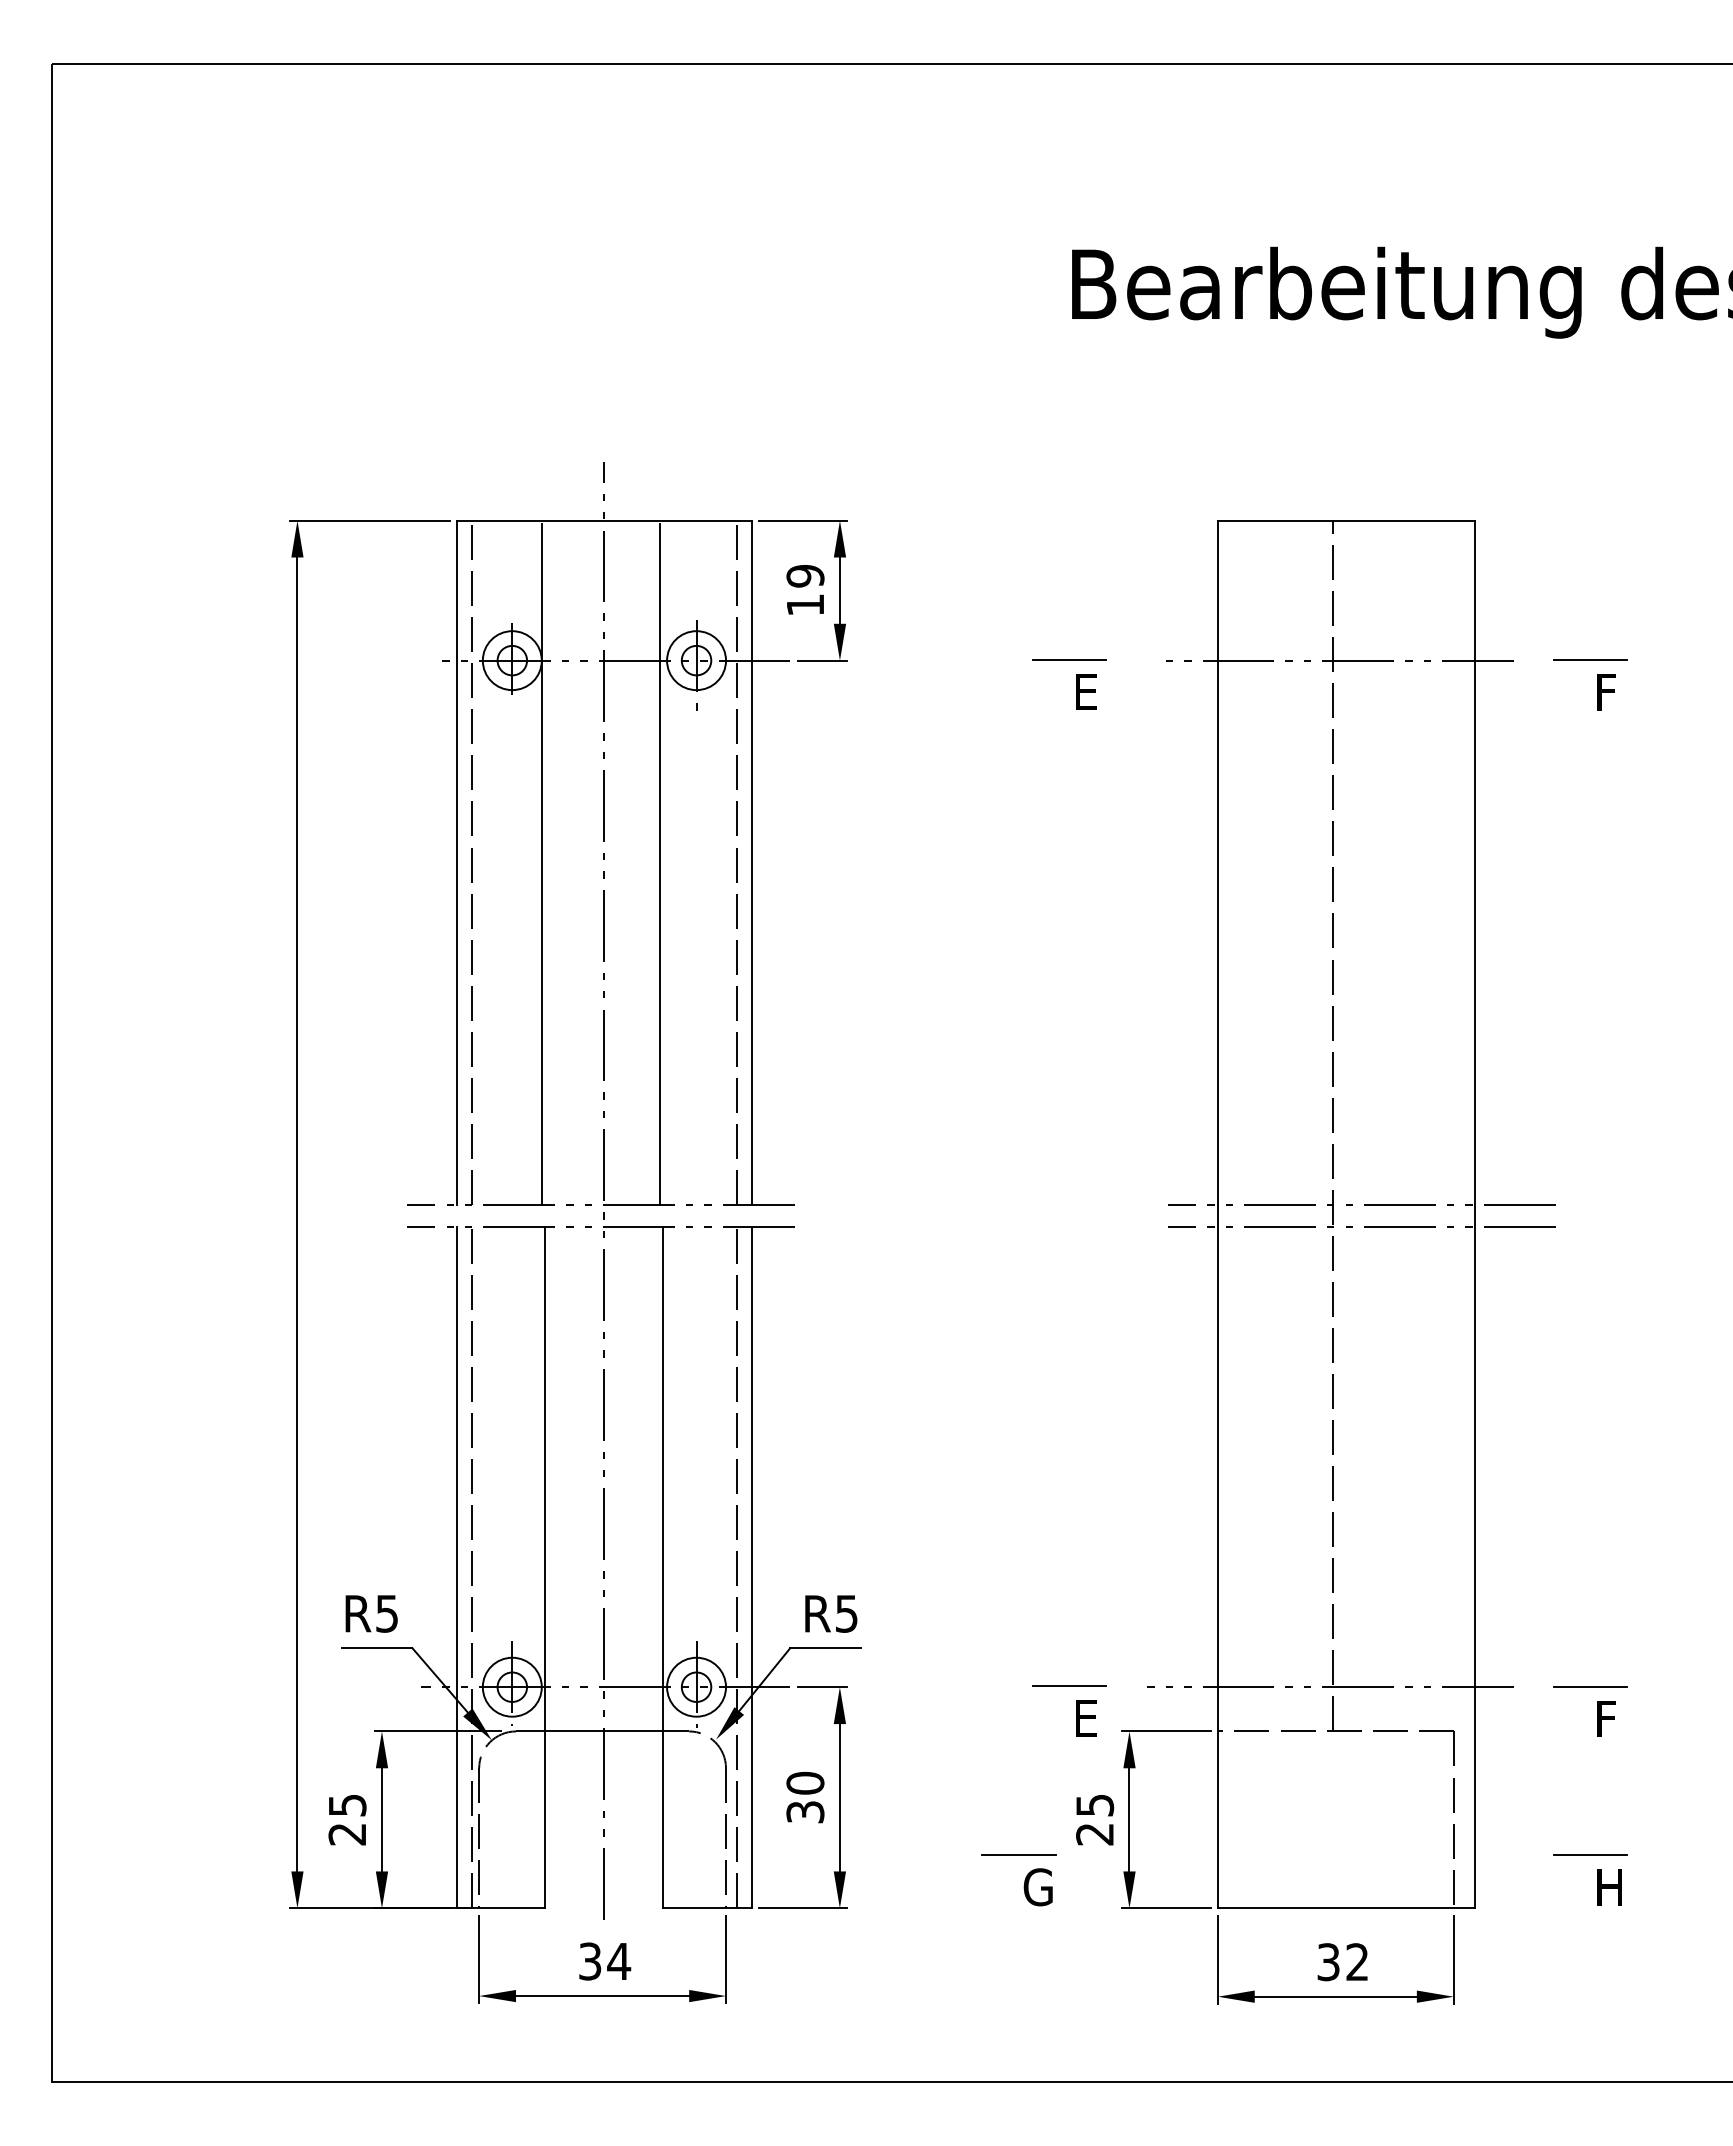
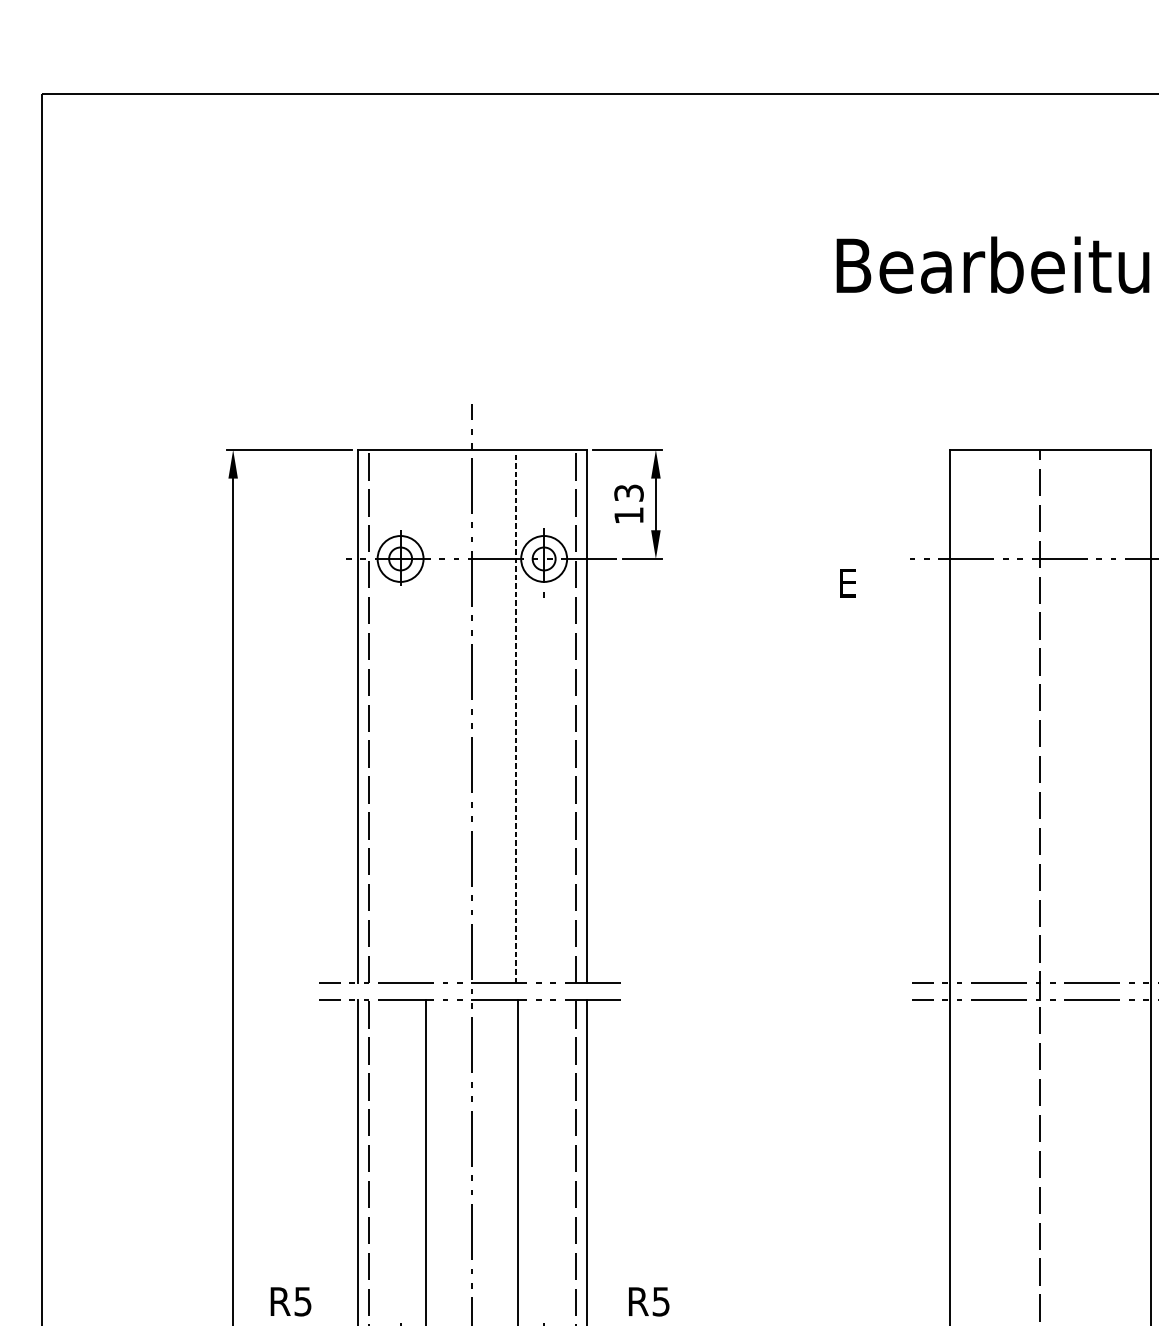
text: (805, 576) -> (629, 493), 19 -> 13
line: (1069, 659) -> (834, 558), removed
line: (542, 863) -> (424, 717), removed
line: (660, 864) -> (516, 717), solid -> dashed

